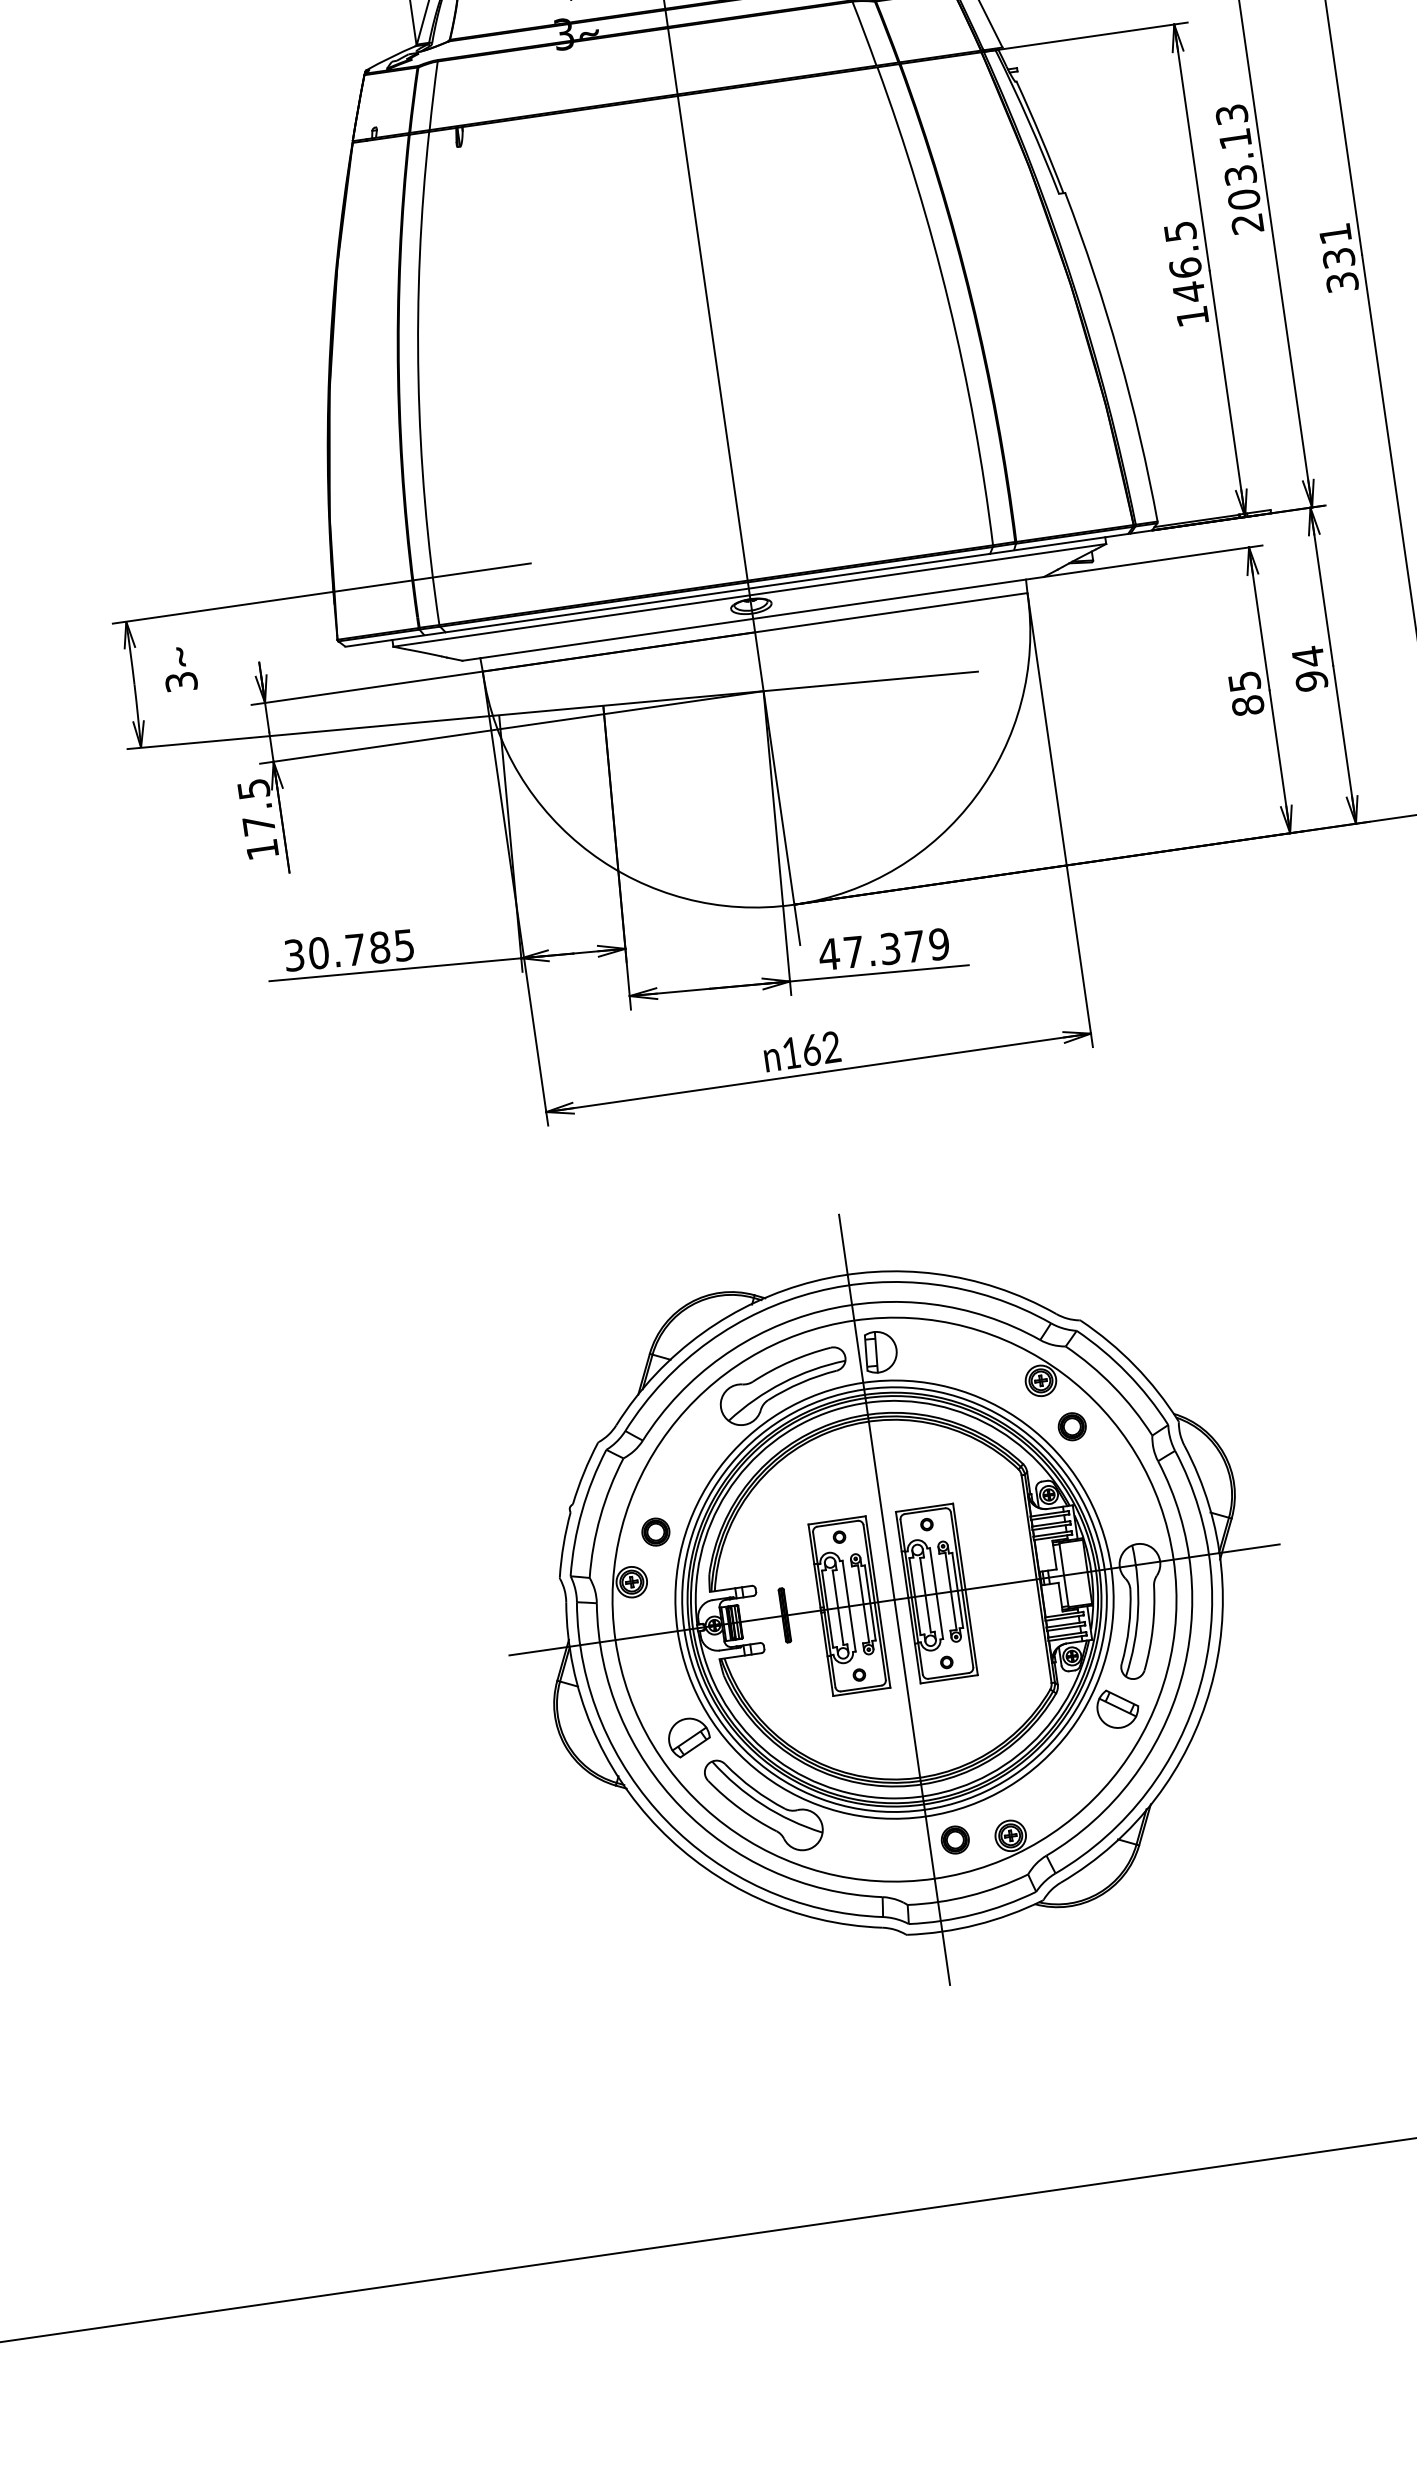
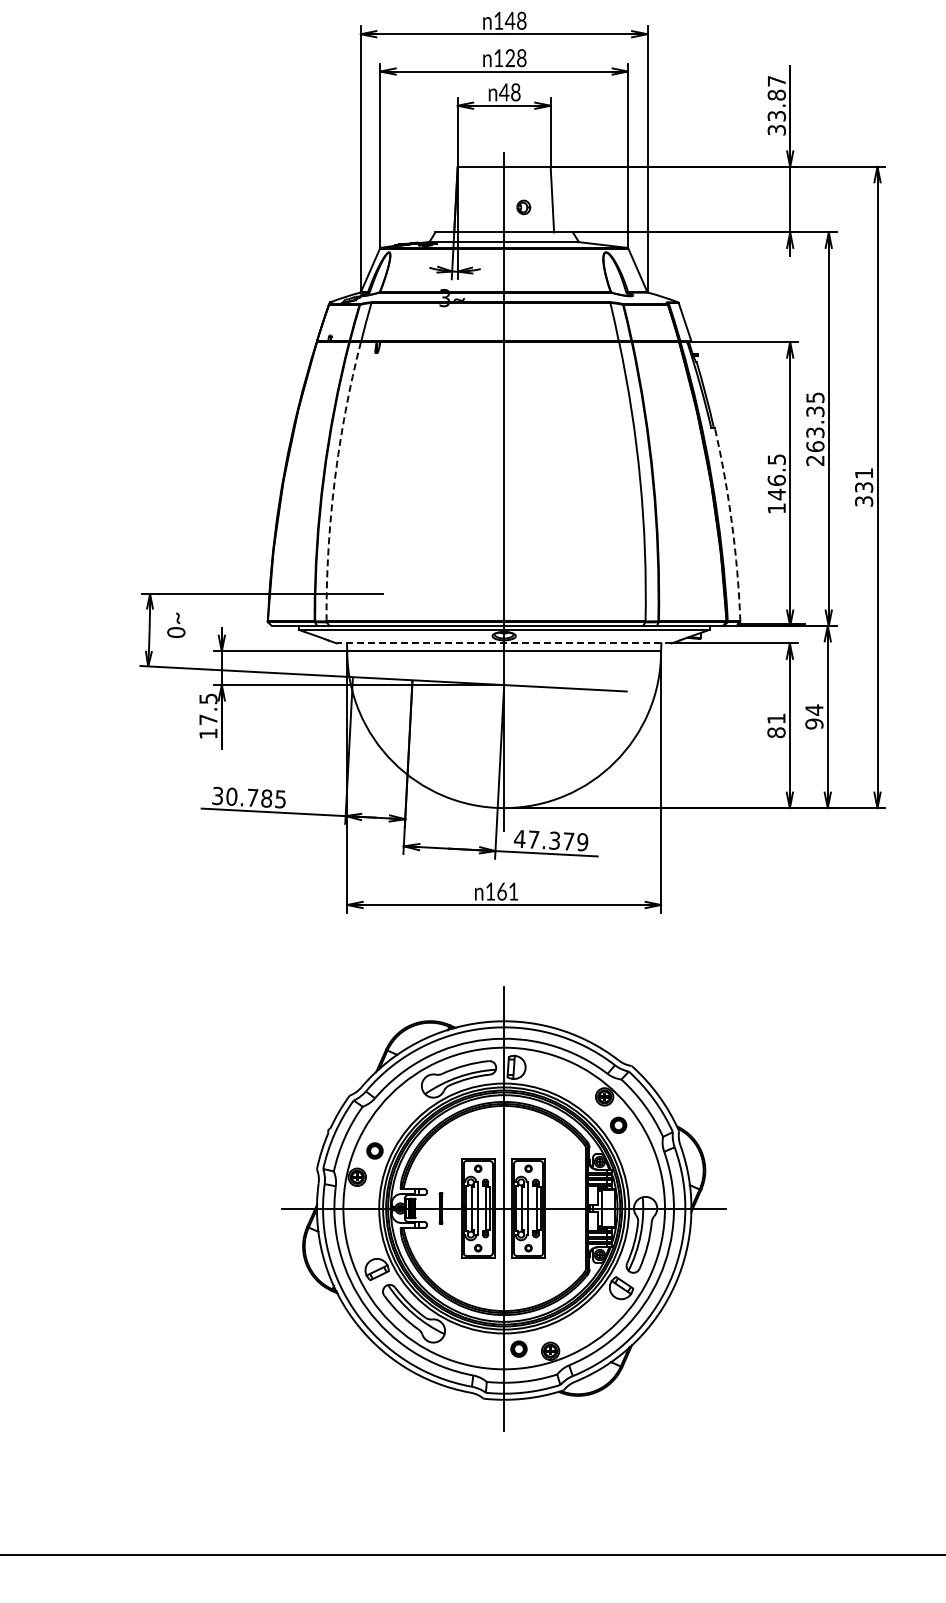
text: (1238, 157) -> (815, 422), 203.13 -> 263.35
arc: (1119, 355) -> (732, 524), solid -> dashed
arc: (417, 378) -> (334, 480), solid -> dashed
line: (752, 619) -> (503, 643), solid -> dashed
text: (181, 681) -> (176, 632), 3 -> 0
text: (1244, 681) -> (776, 718), 85 -> 81
text: (831, 1047) -> (513, 891), 162 -> 161

